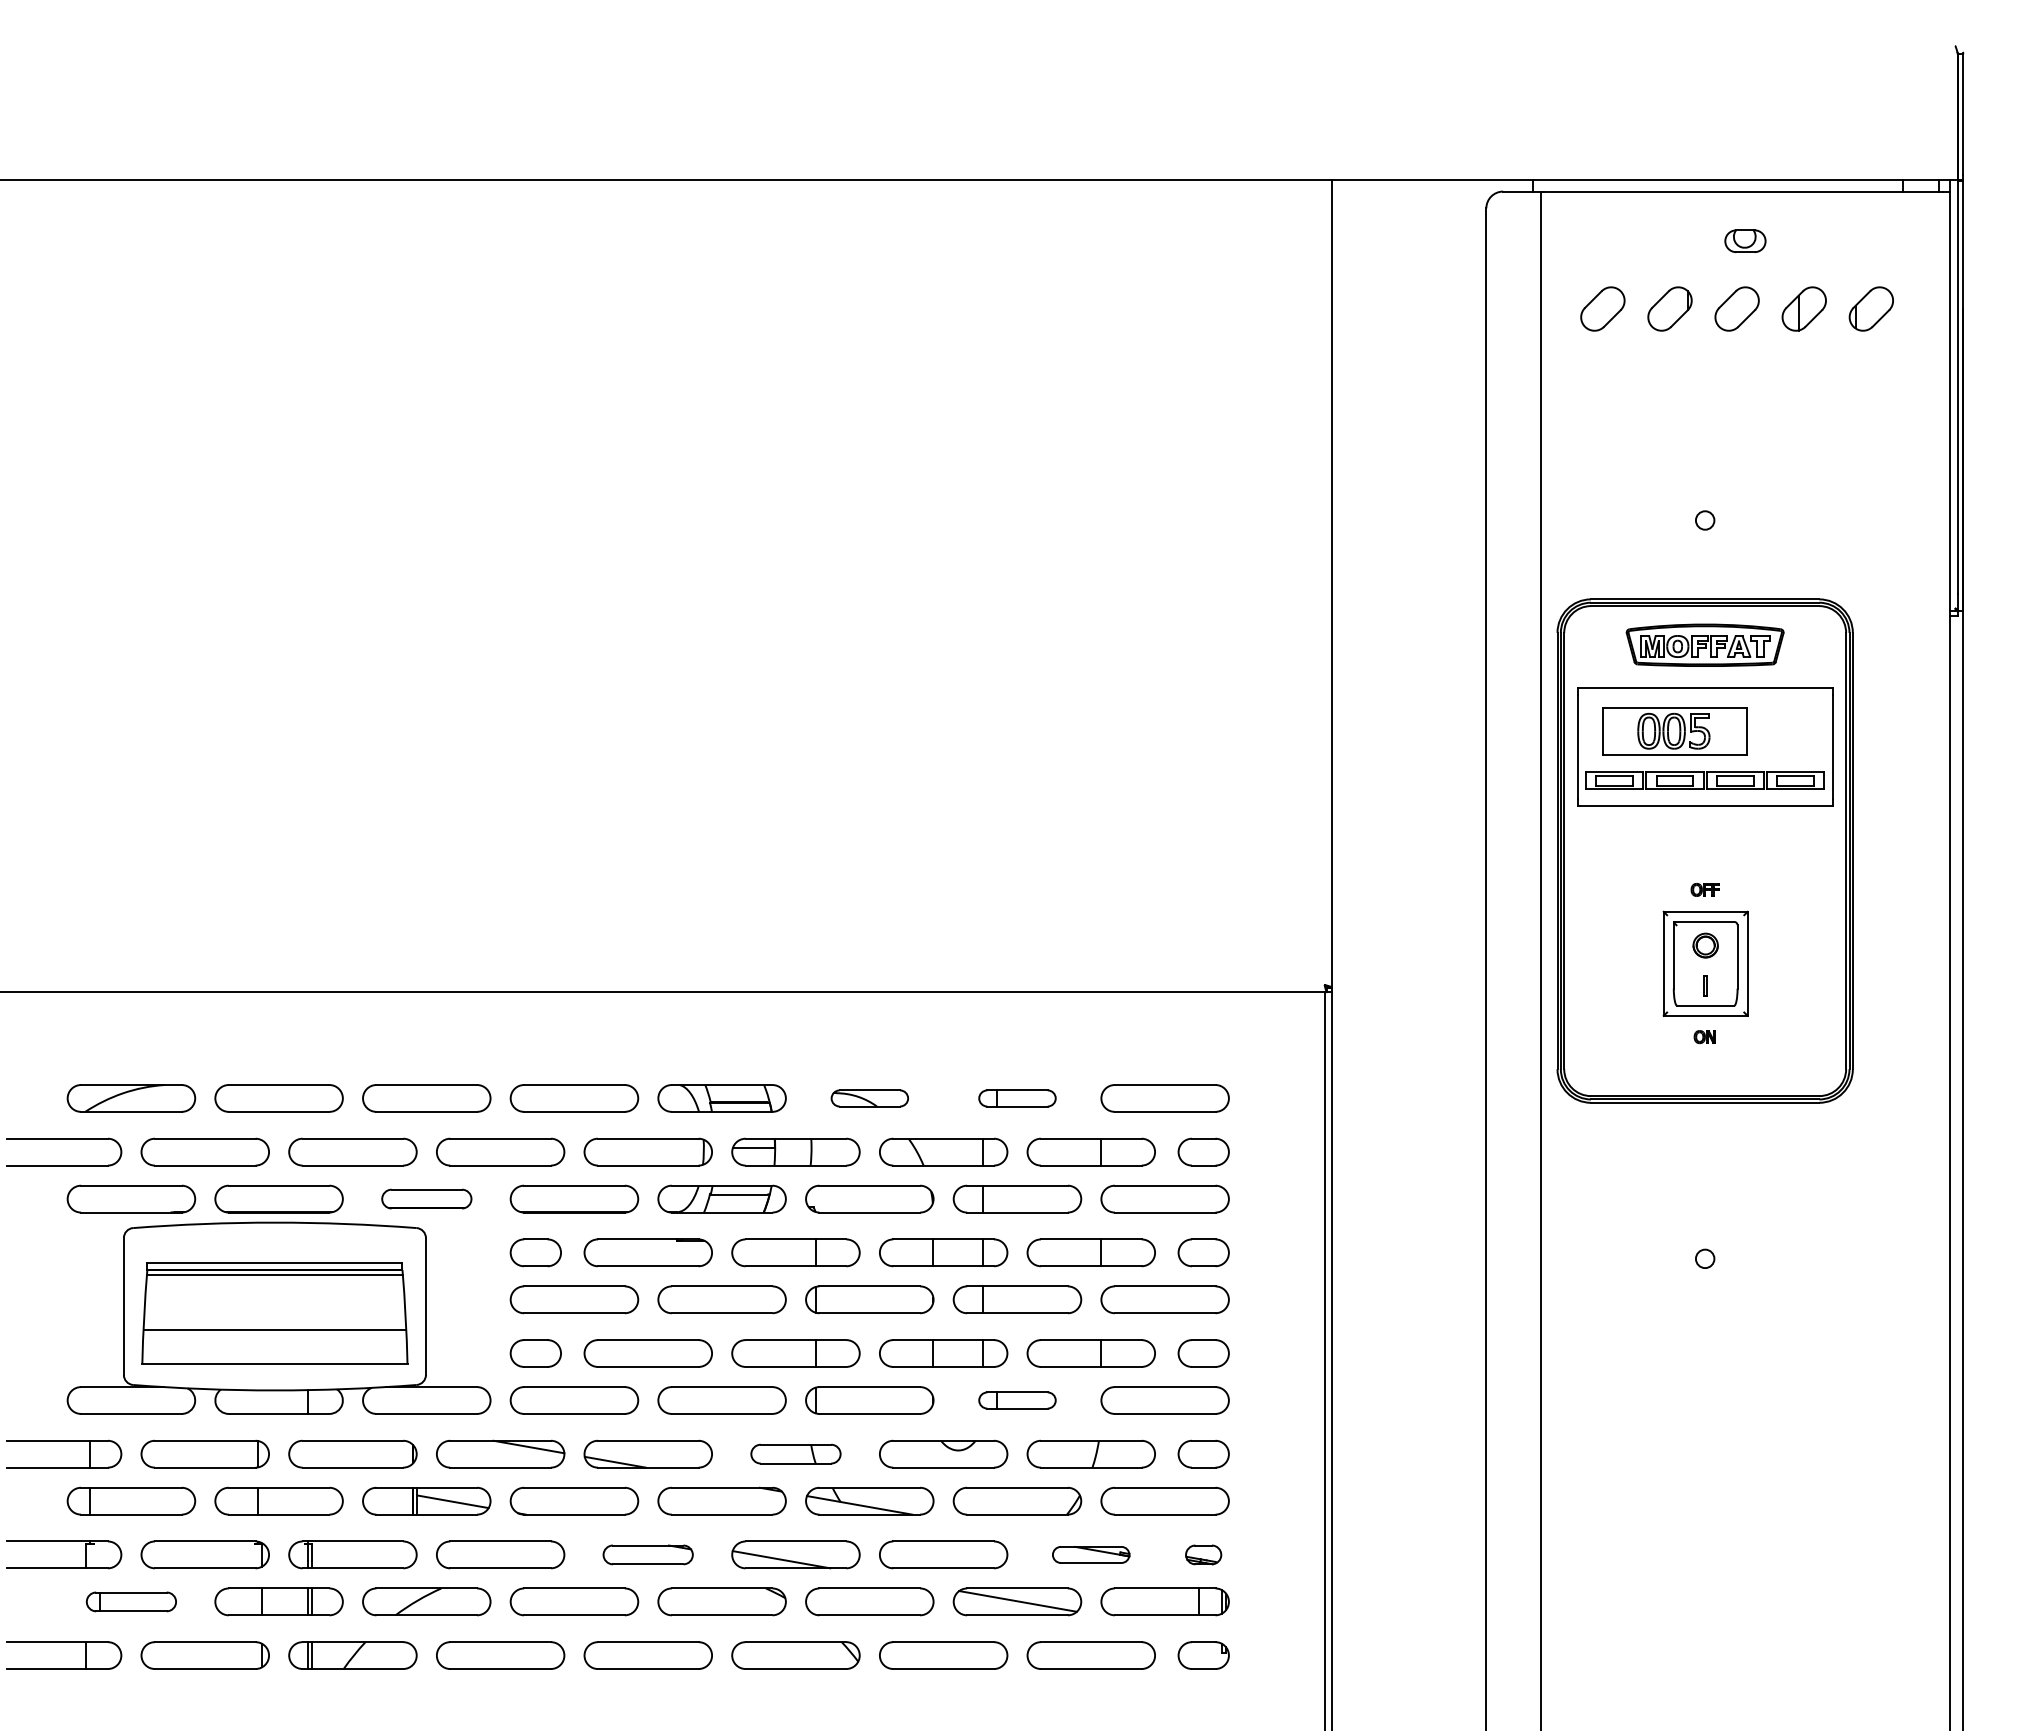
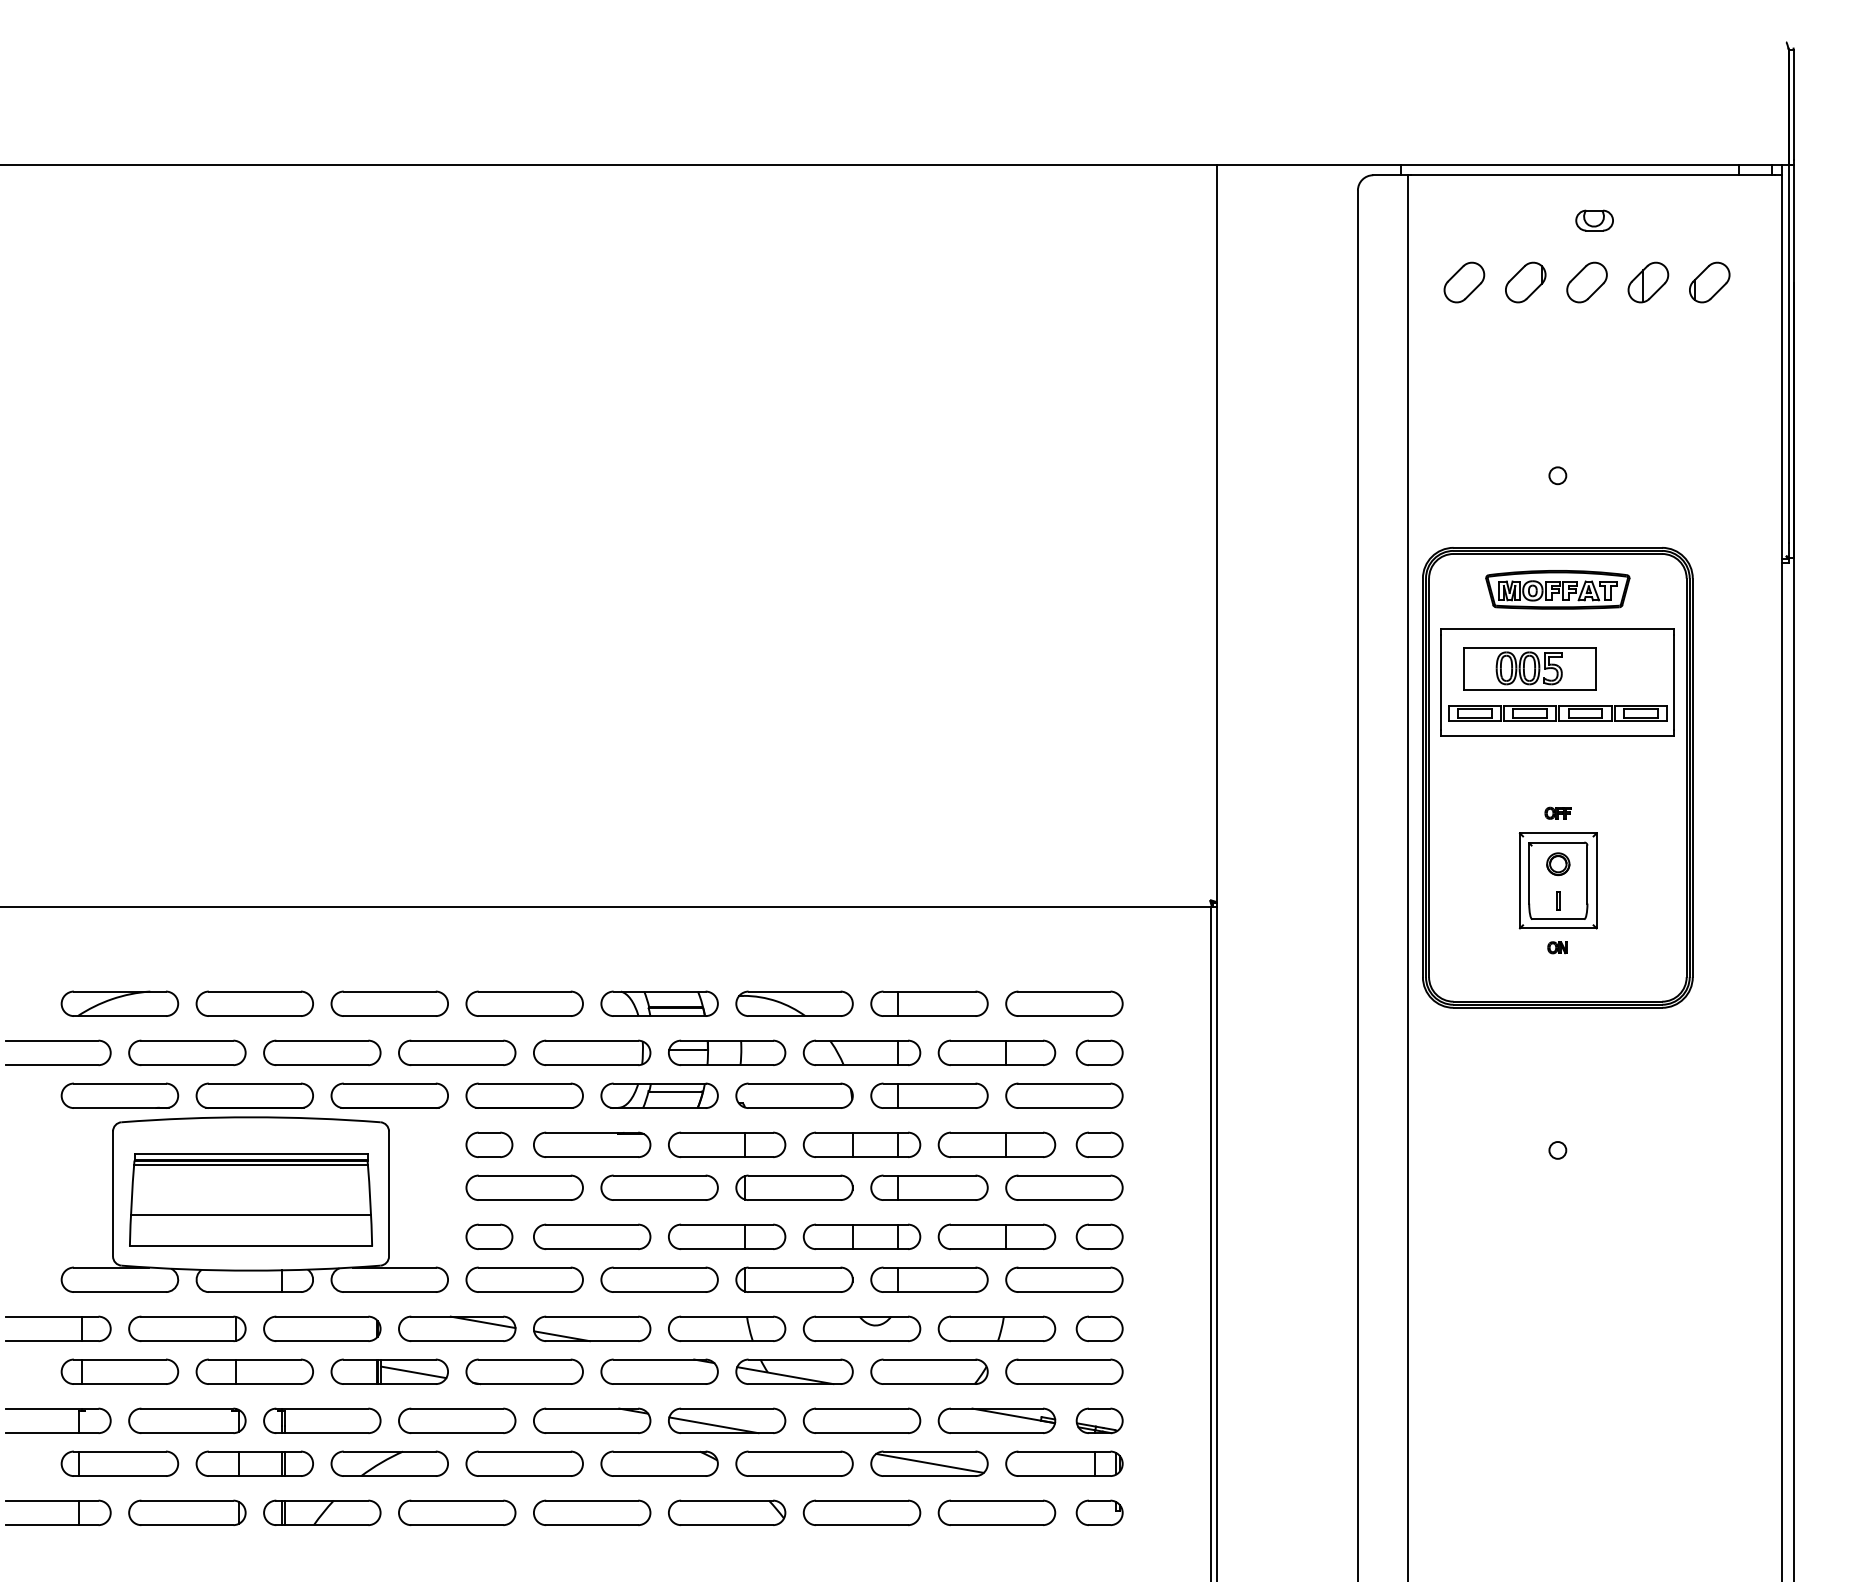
part: (869, 1098) -> (794, 1003), size x1.67
part: (1017, 1098) -> (929, 1003), size x1.67
part: (426, 1198) -> (389, 1095), size x1.43
part: (1017, 1400) -> (929, 1279), size x1.67
part: (795, 1453) -> (726, 1328), size x1.43
part: (647, 1554) -> (591, 1420), size x1.43
part: (1090, 1554) -> (996, 1420), size x1.67
part: (1203, 1554) -> (1099, 1420), size x1.43
part: (131, 1601) -> (119, 1463), size x1.43

